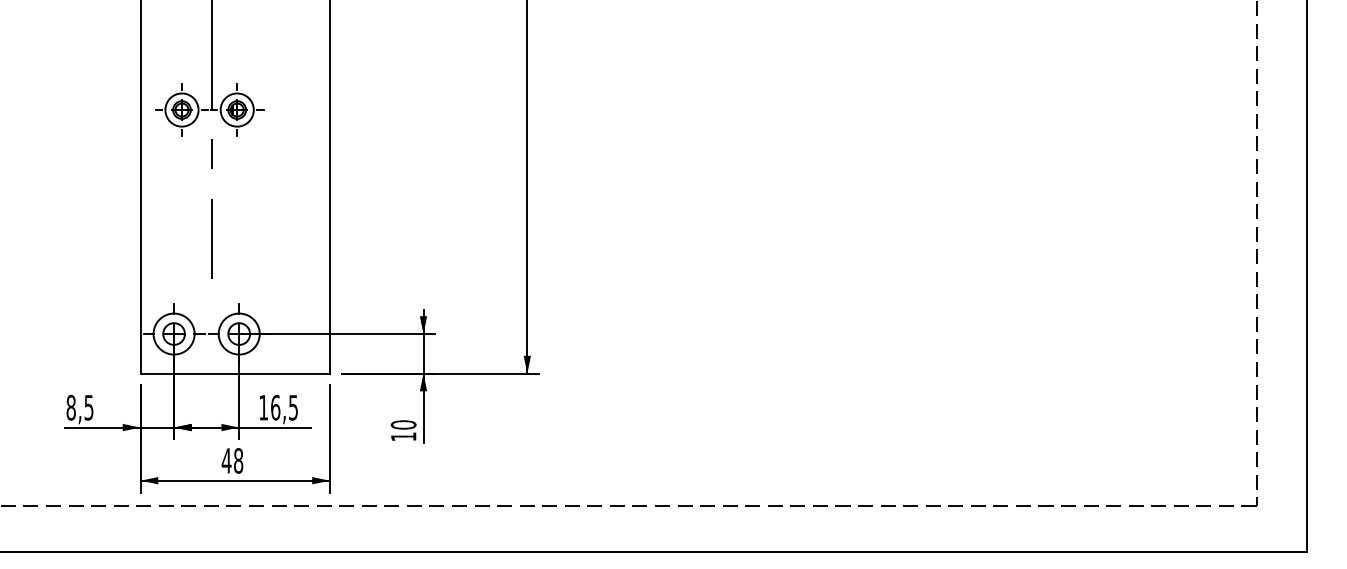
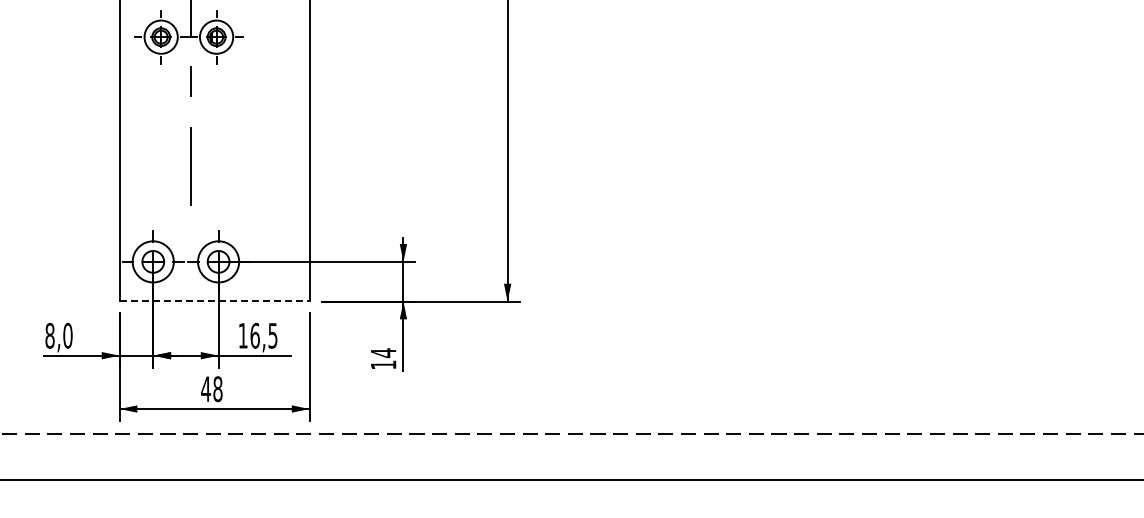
line: (235, 373) -> (214, 301), solid -> dashed
text: (88, 407) -> (67, 335), 8,5 -> 8,0
text: (403, 424) -> (383, 352), 10 -> 14

